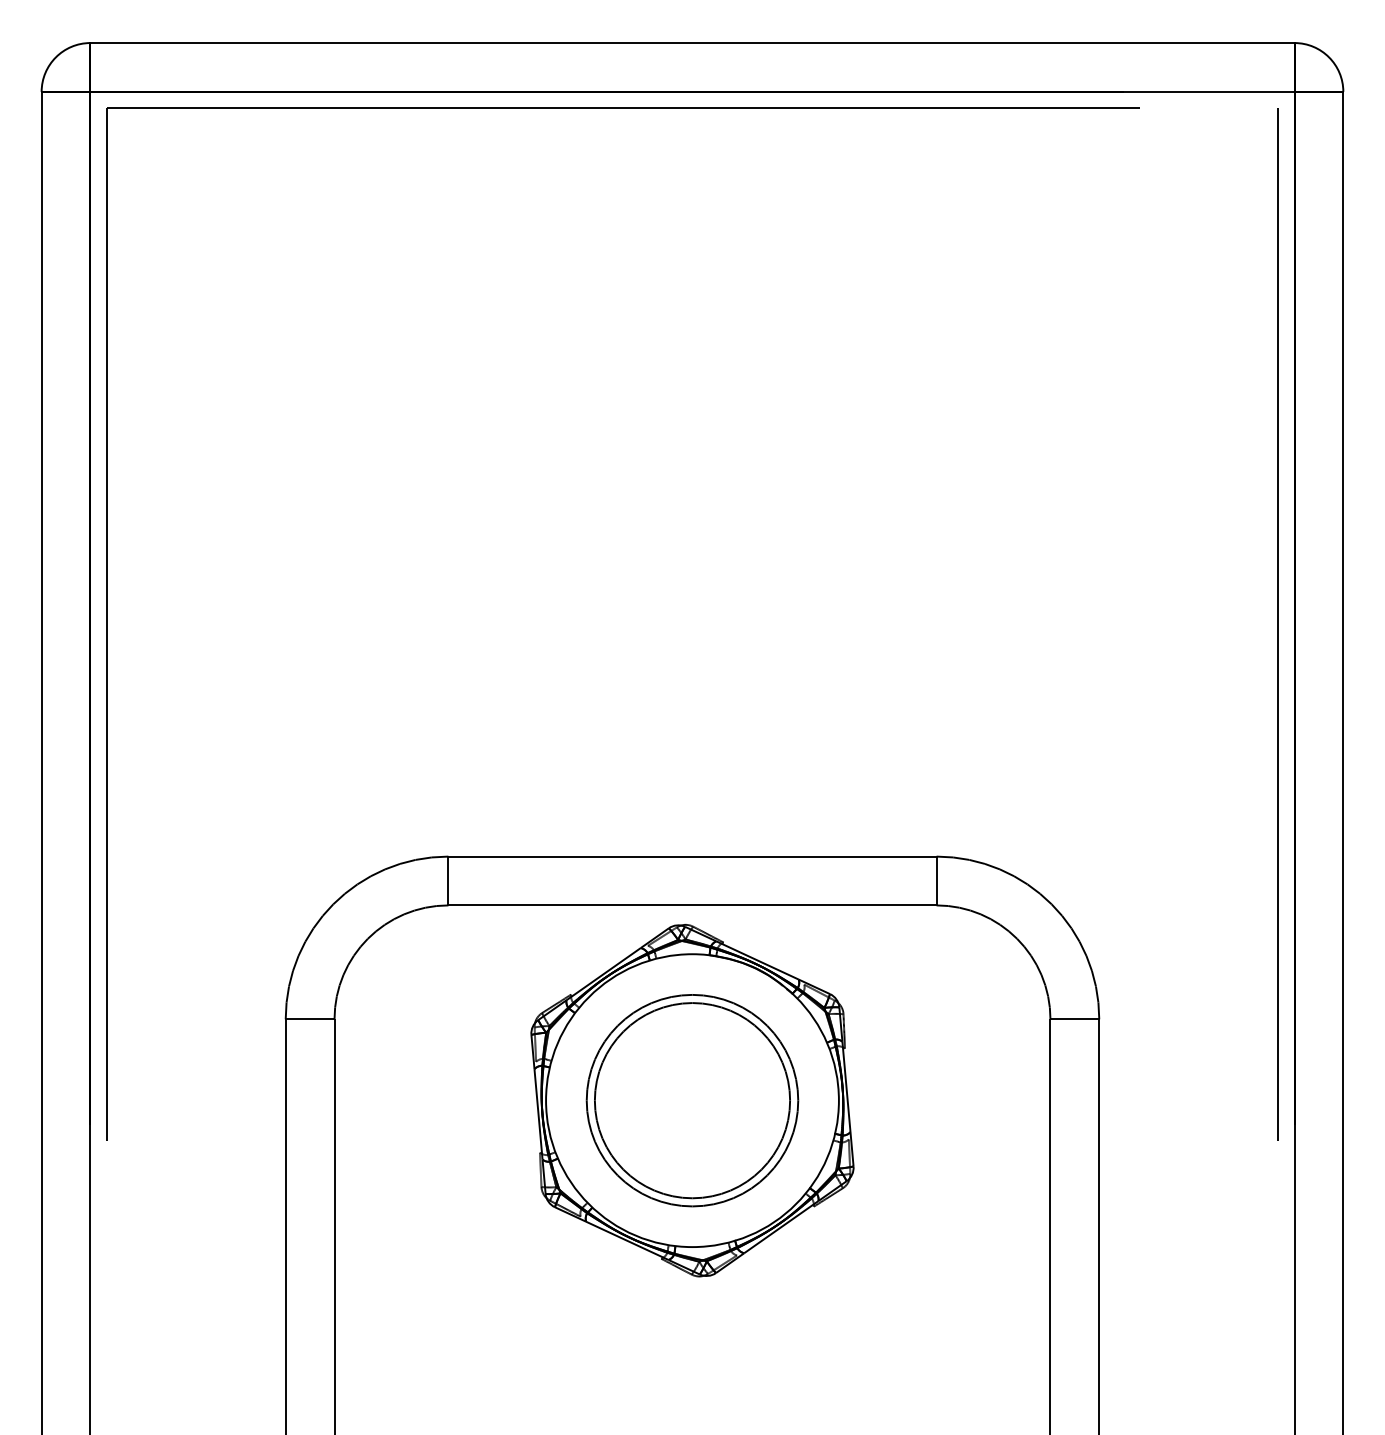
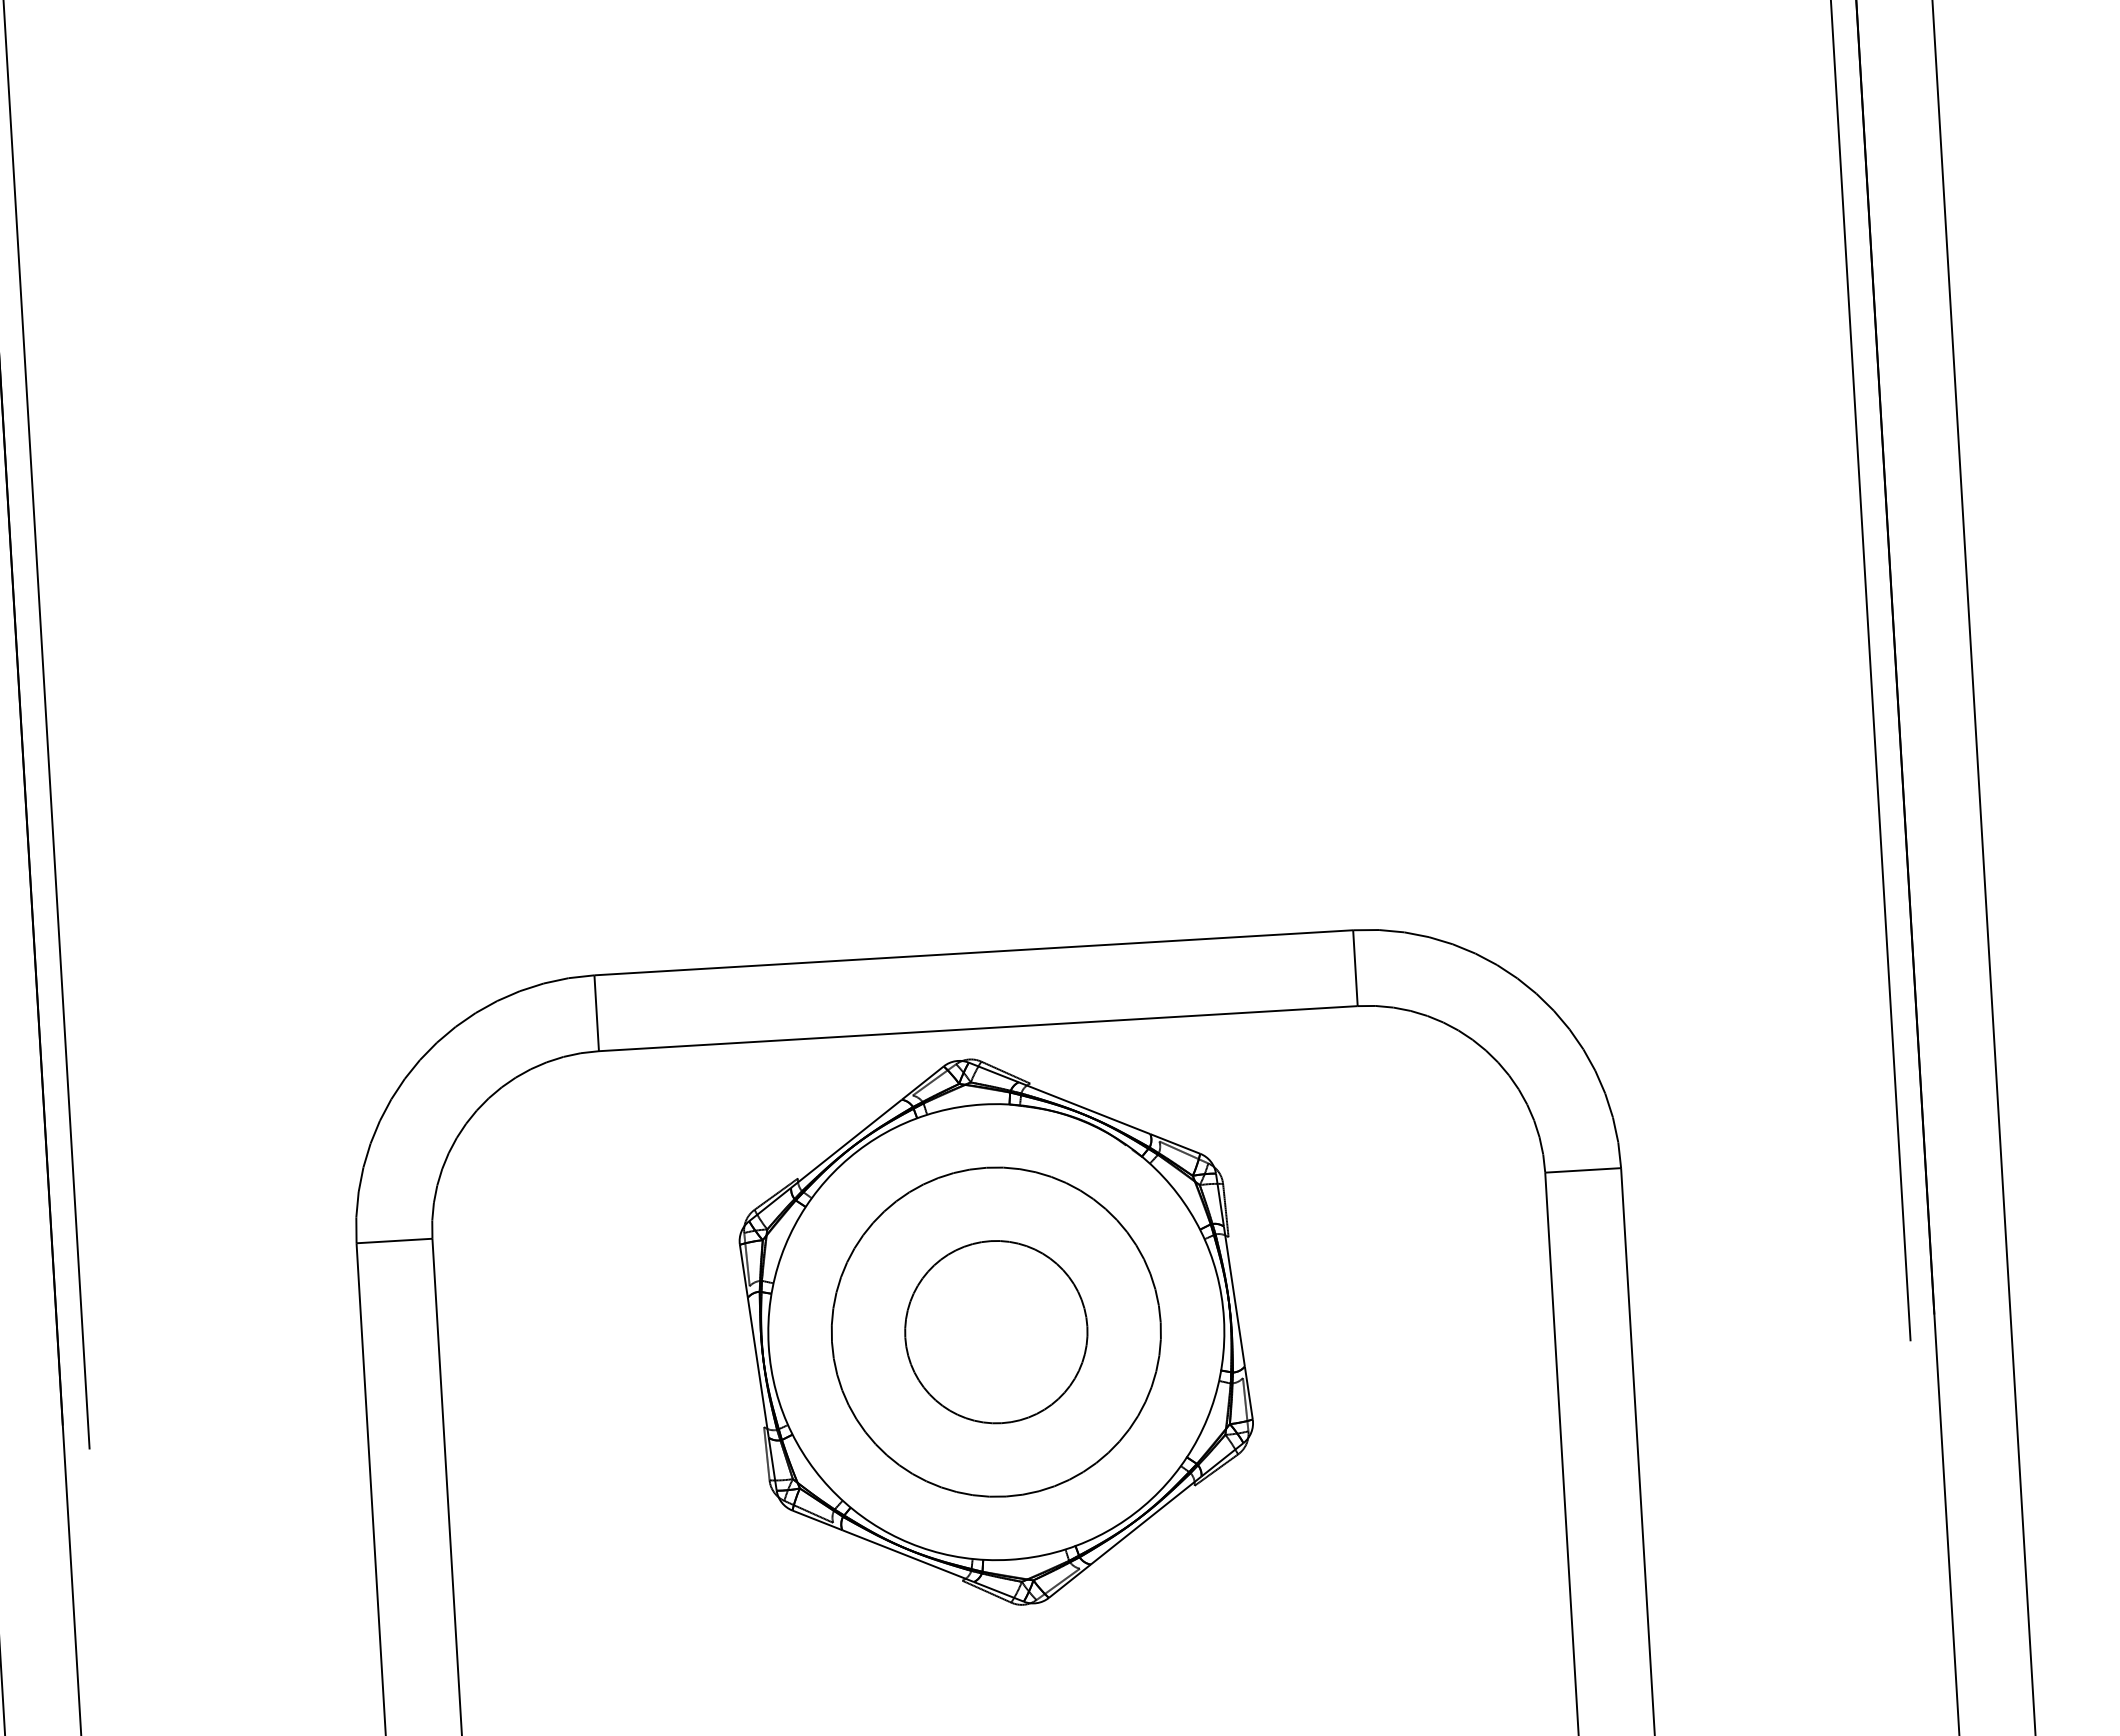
circle: (692, 1100) -> (996, 1331), size x0.6

